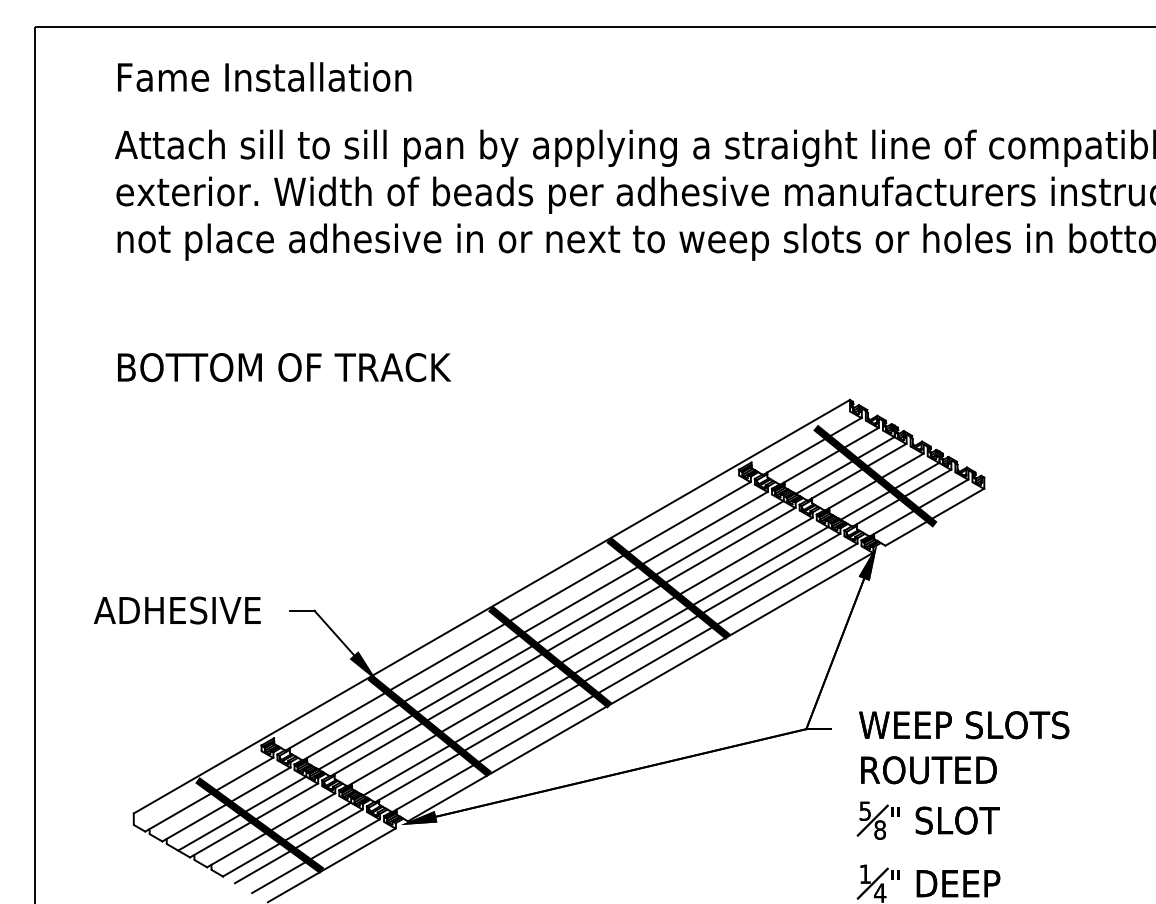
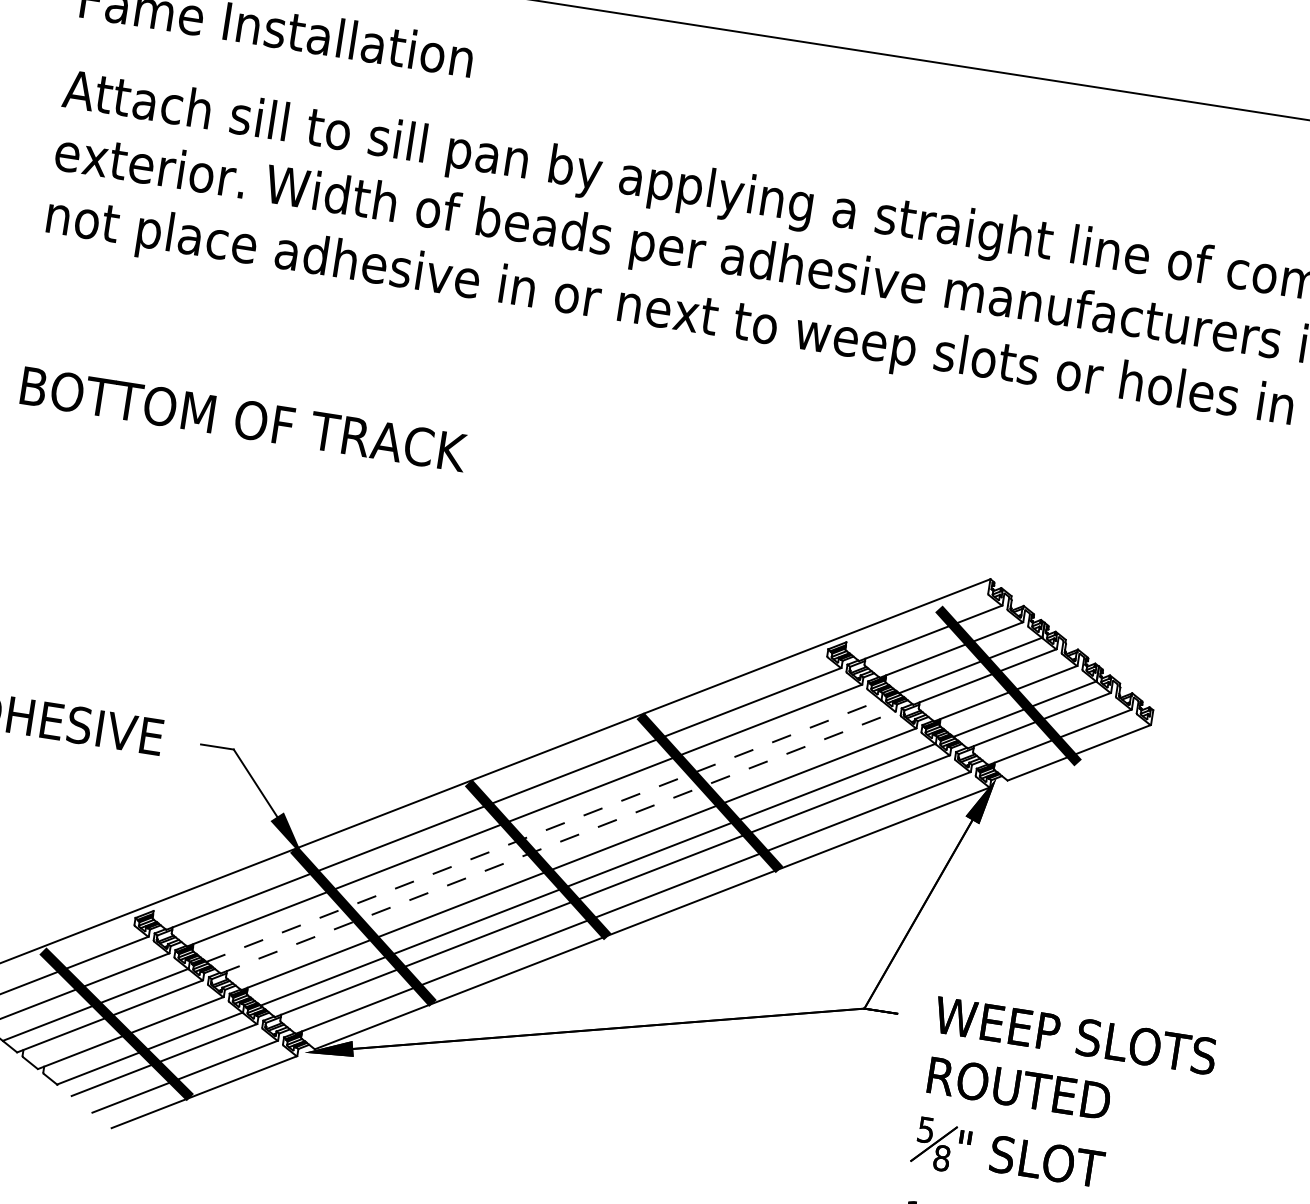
line: (551, 635) -> (544, 831), solid -> dashed
line: (563, 641) -> (559, 841), solid -> dashed

